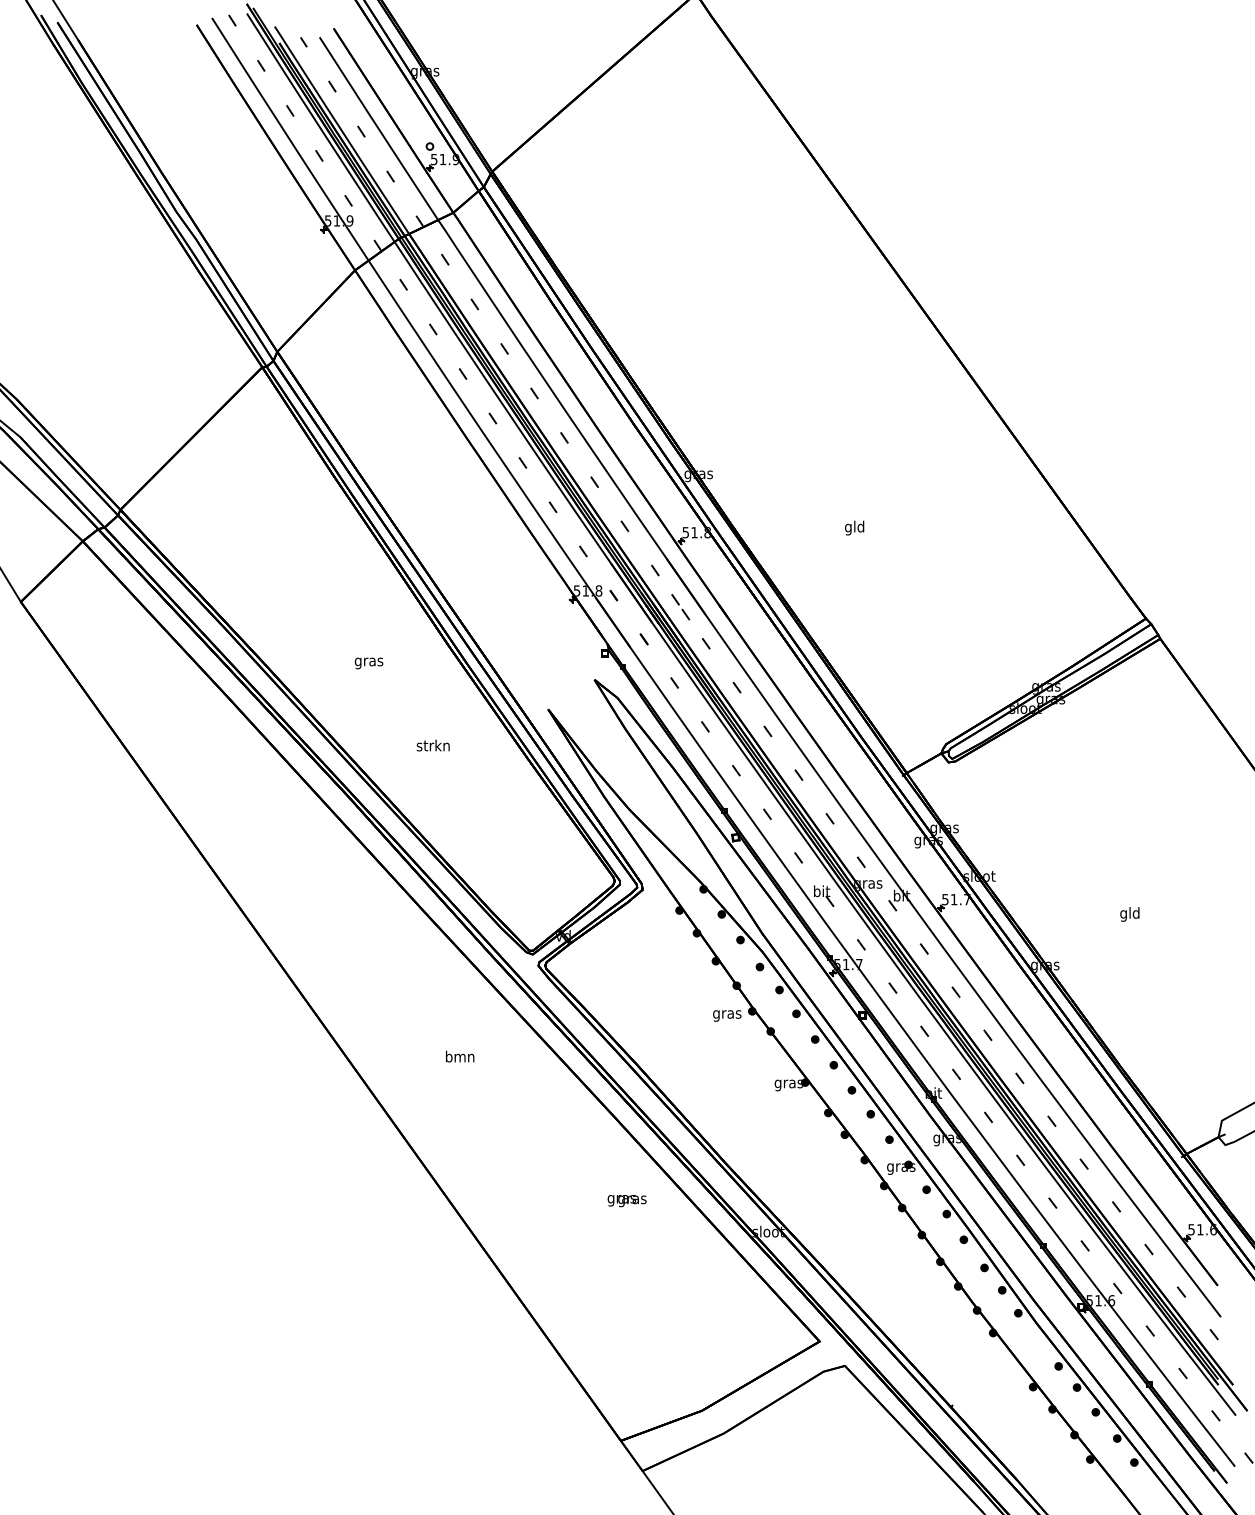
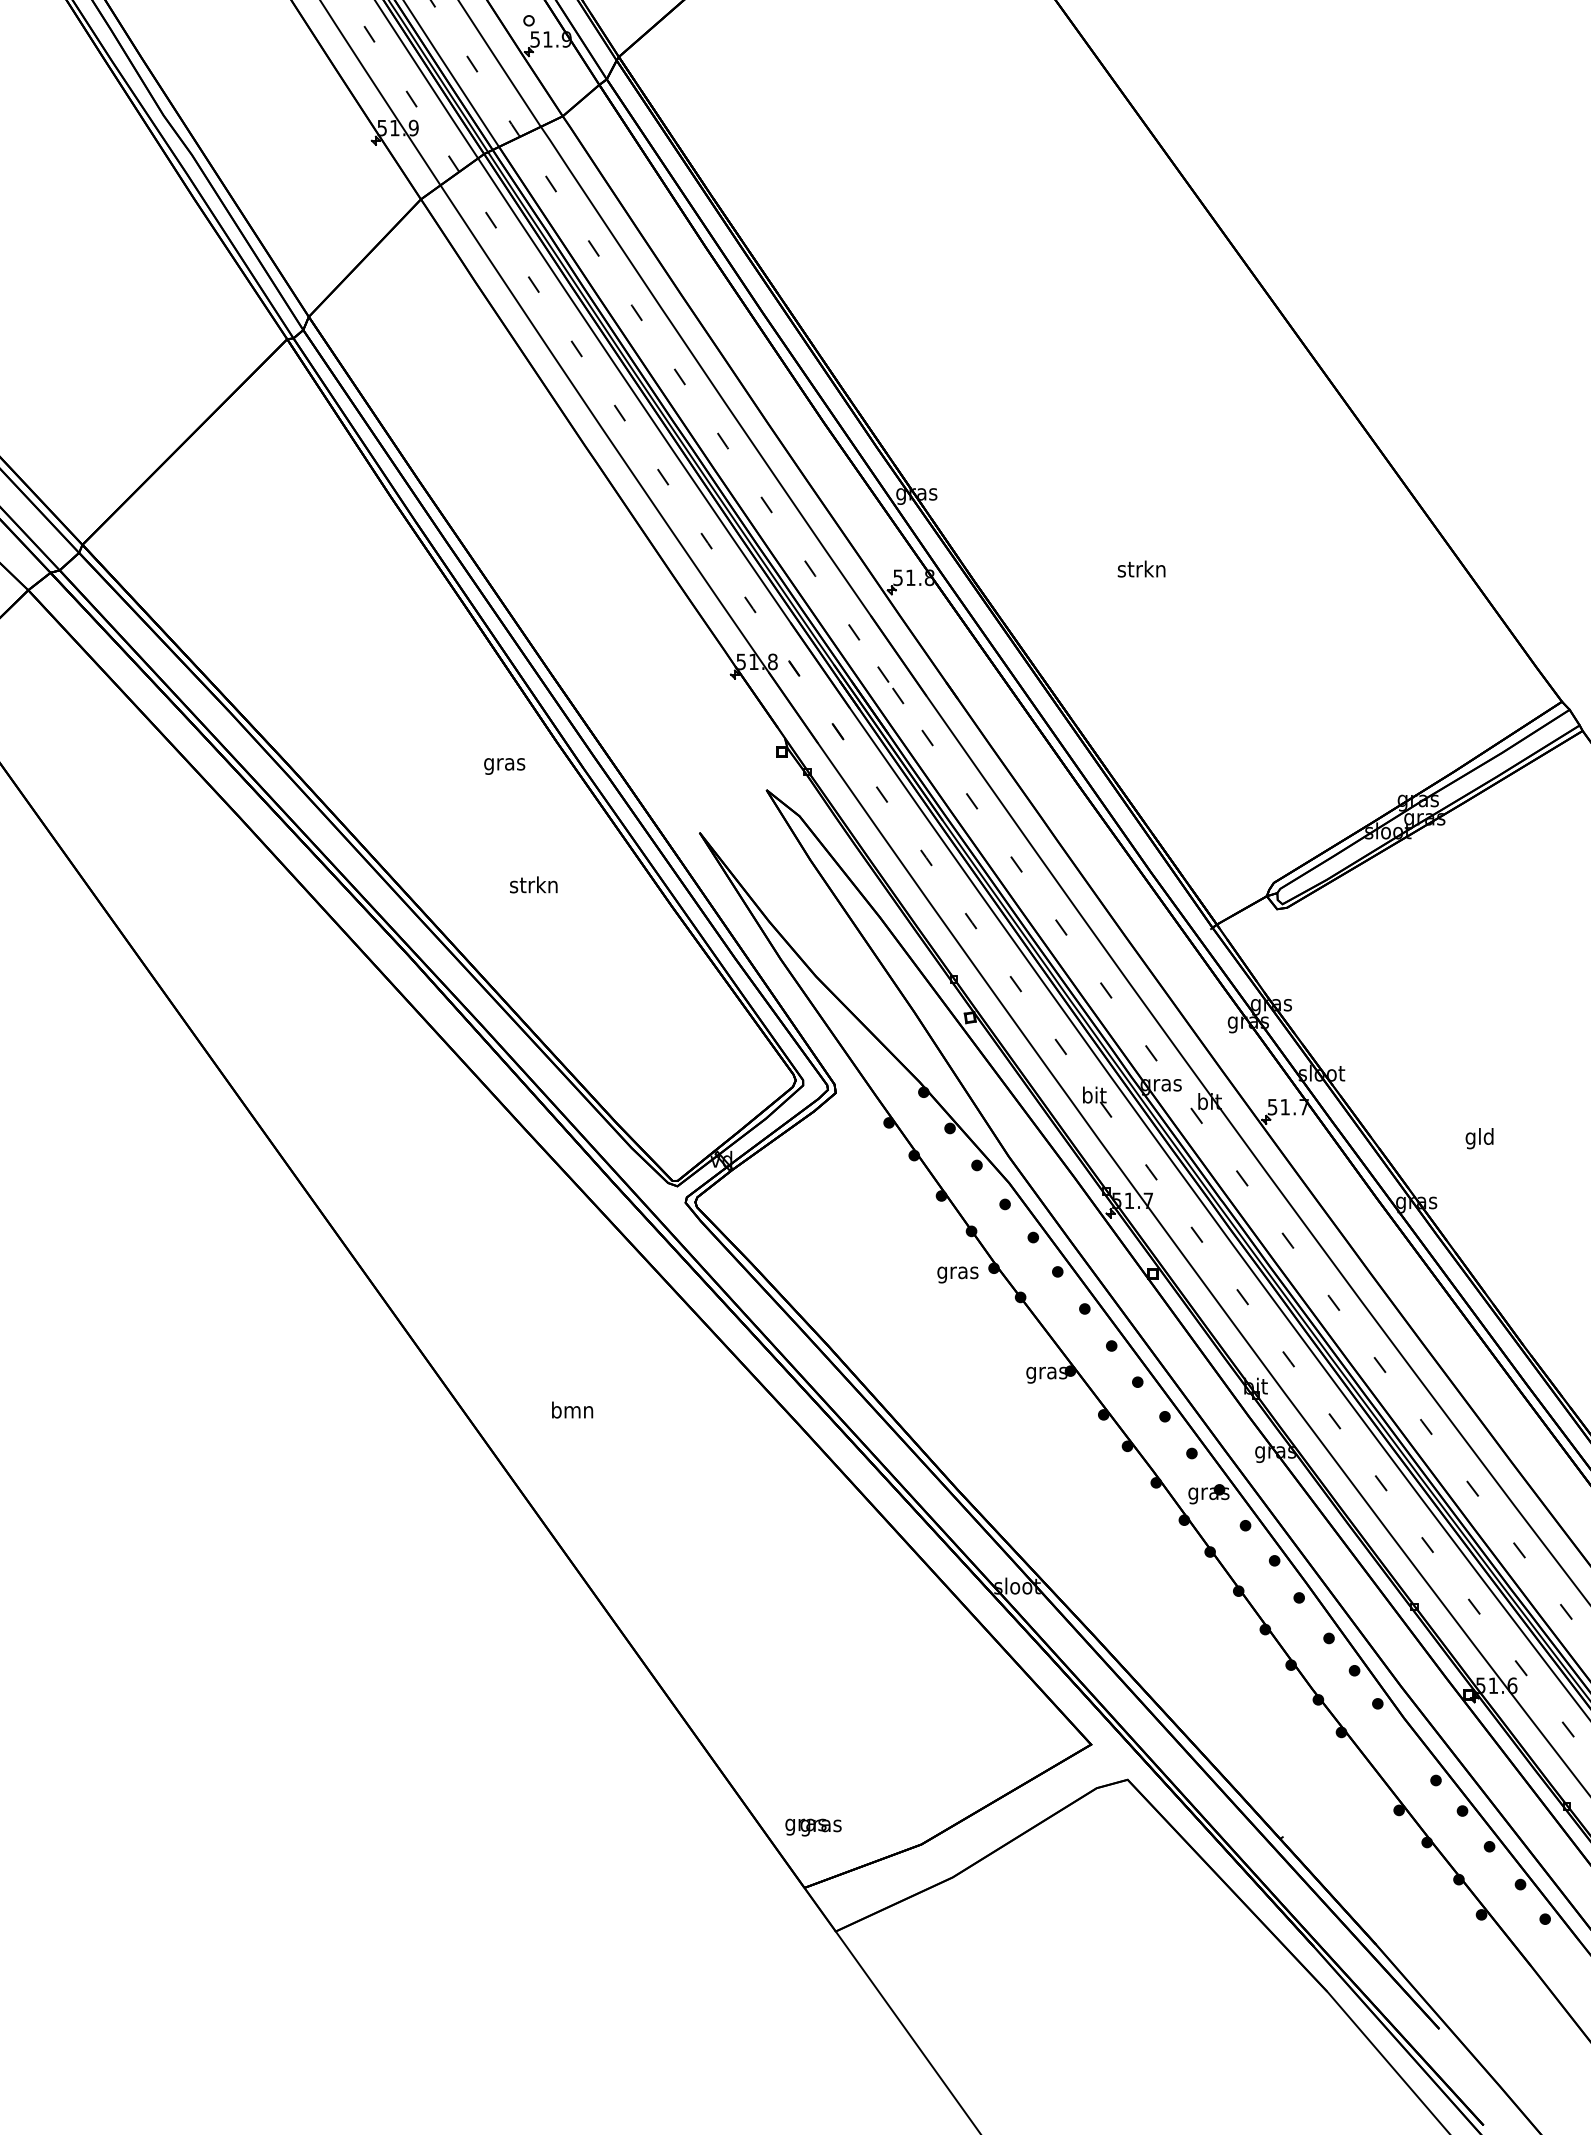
text: (854, 527) -> (1141, 570), gld -> strkn
text: (368, 663) -> (503, 766), moved
text: (1129, 914) -> (1479, 1138), moved
text: (460, 1056) -> (573, 1409), moved
text: (626, 1201) -> (812, 1828), moved

